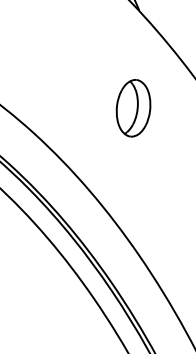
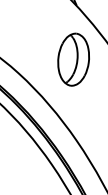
part: (133, 108) -> (73, 59), size x1.67

